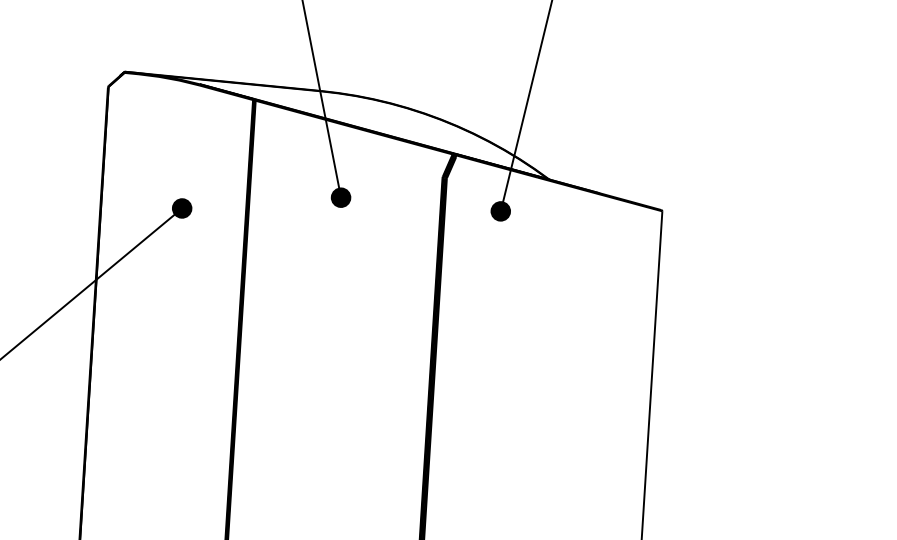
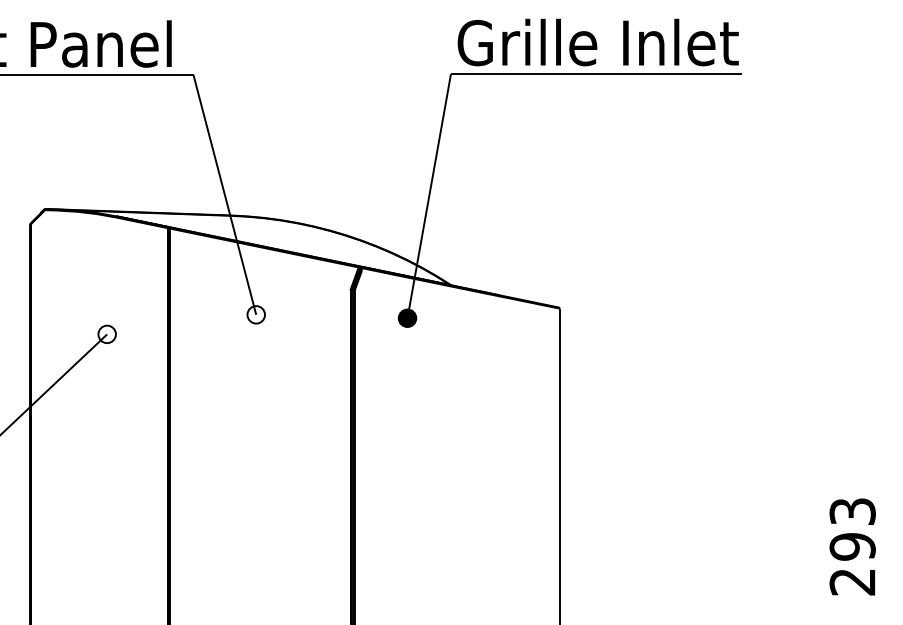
fill: (340, 197) -> (255, 314), removed
fill: (181, 208) -> (106, 334), removed

